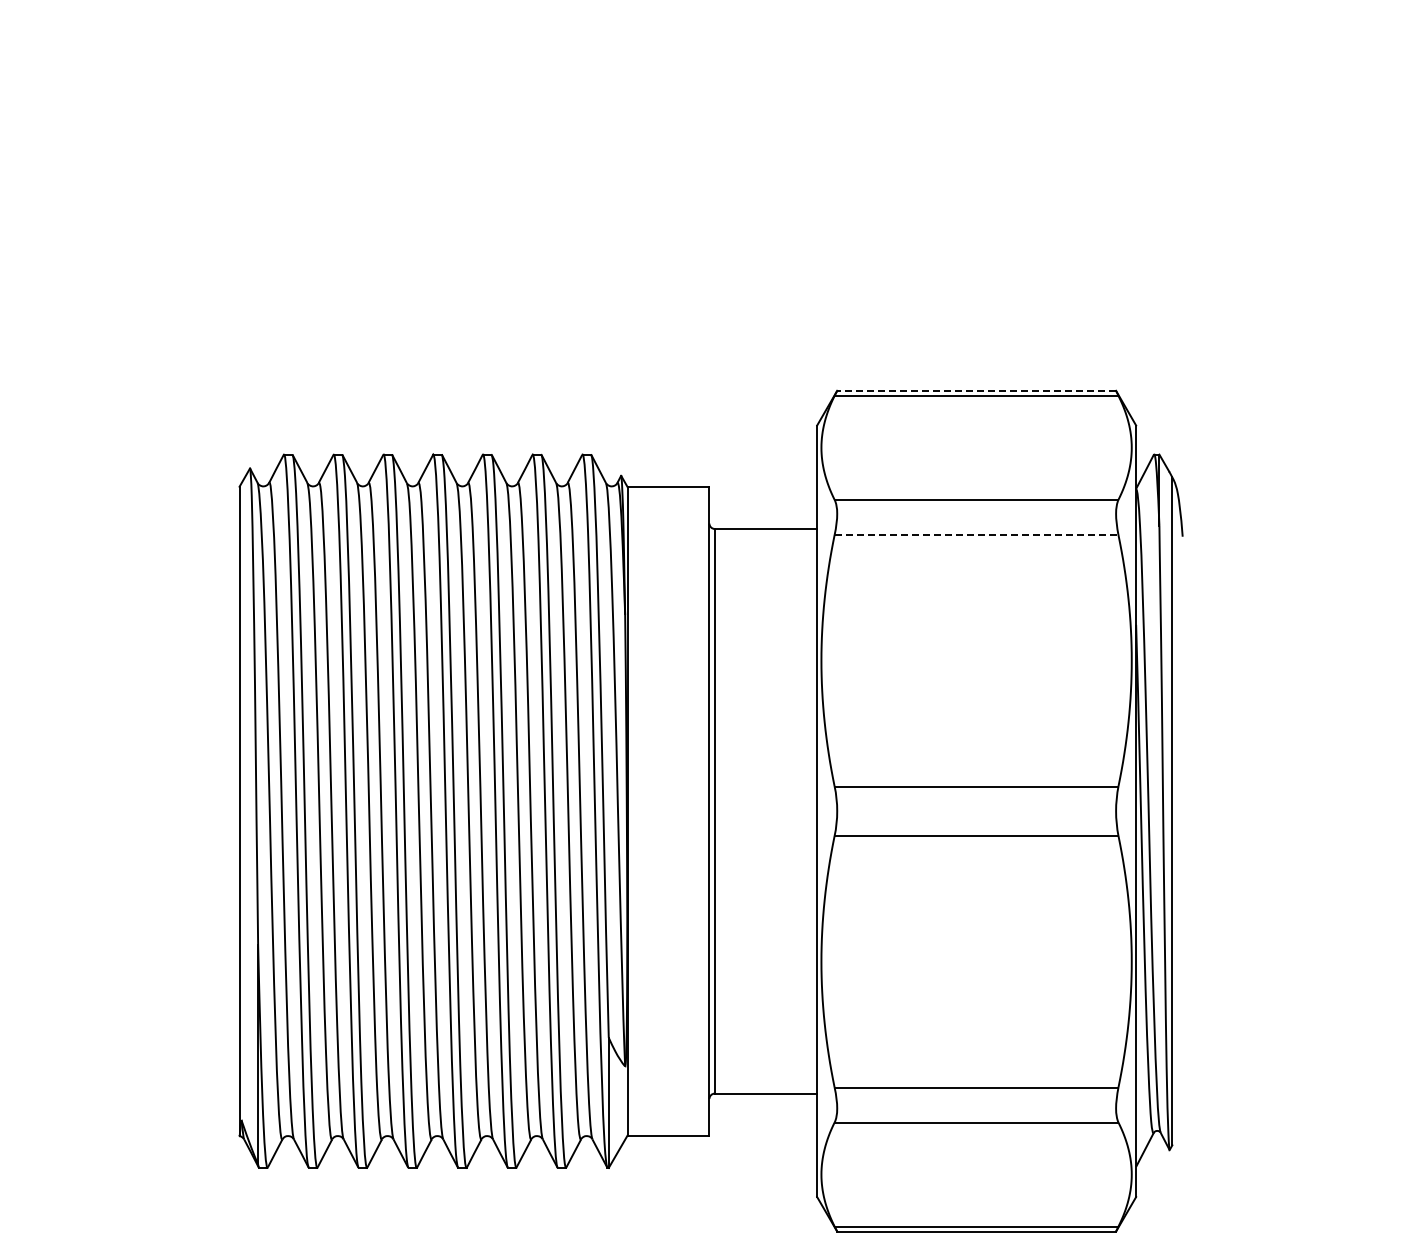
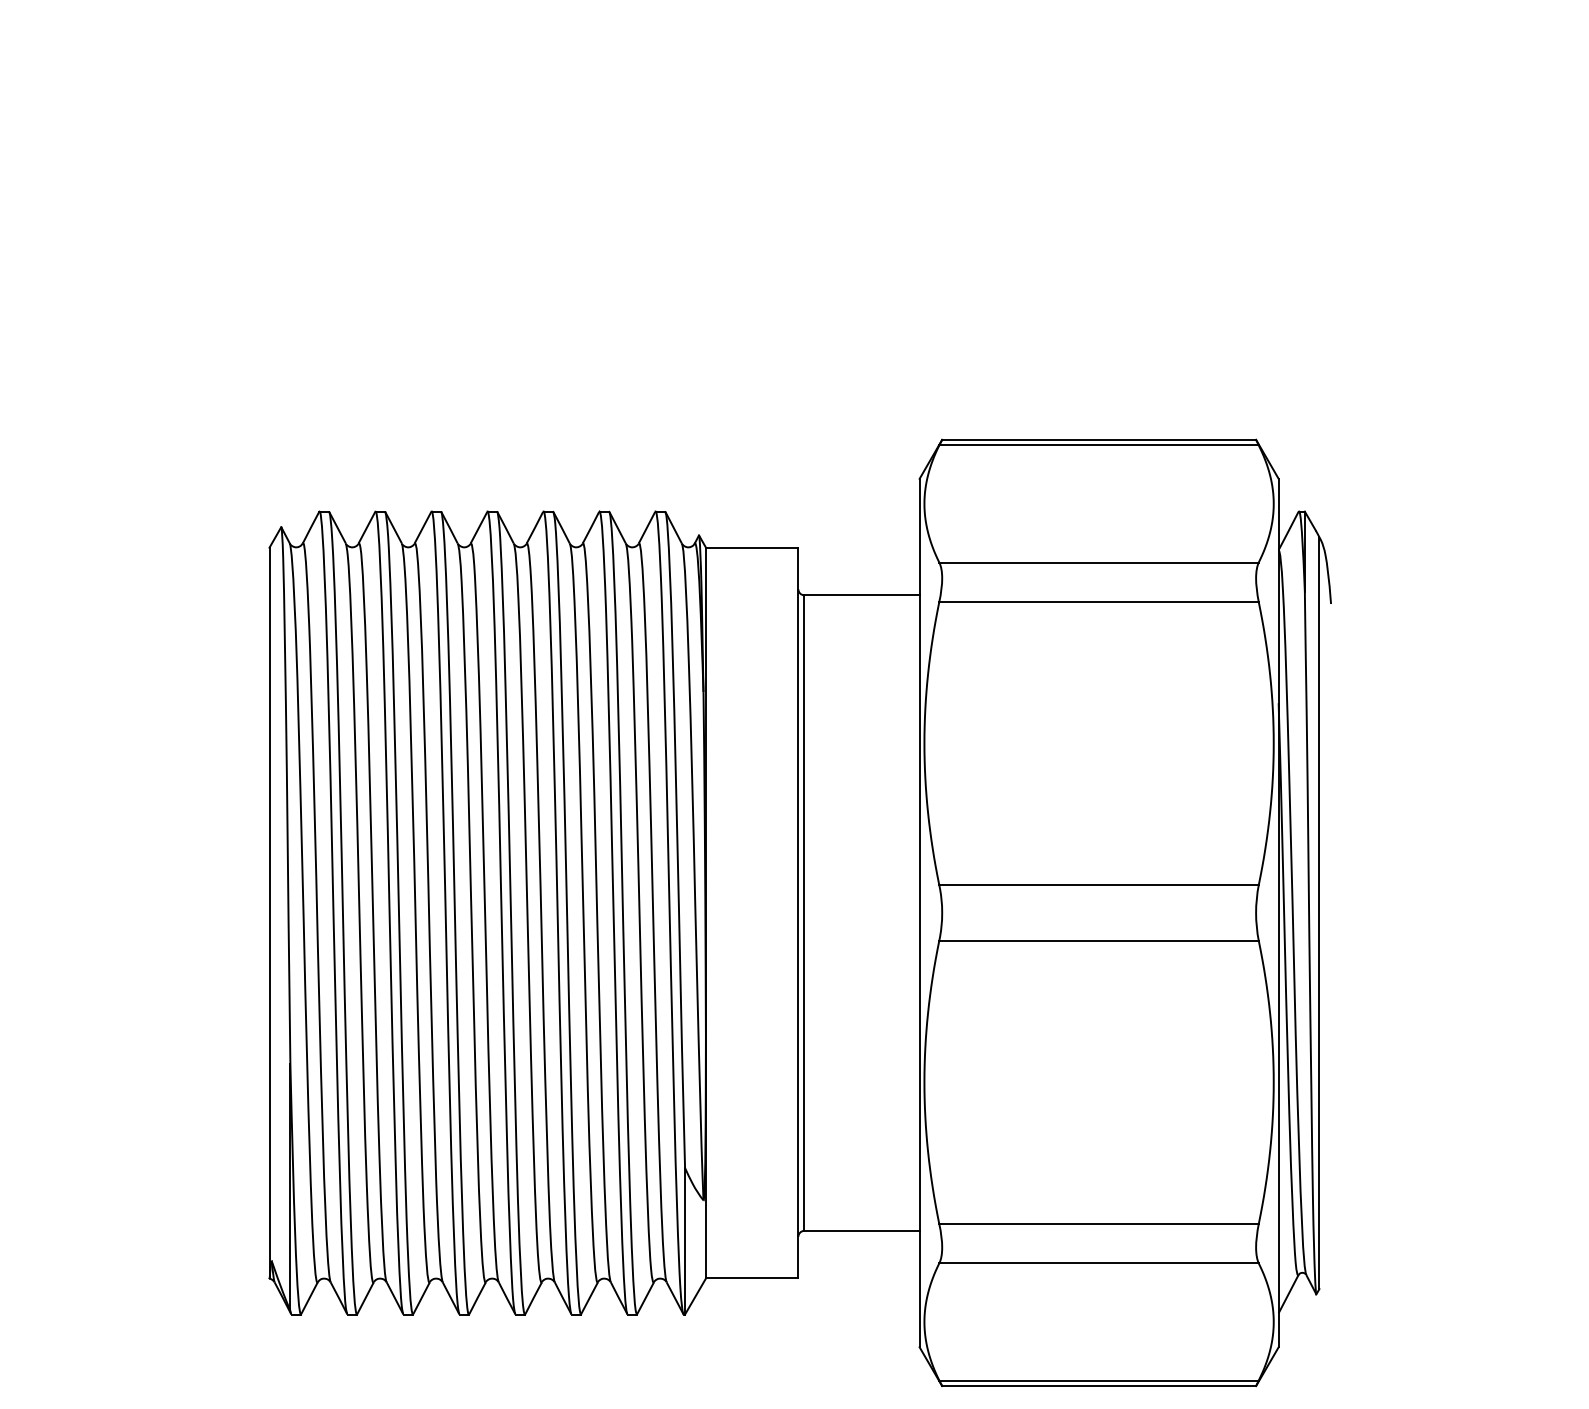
line: (976, 390) -> (1098, 439), dashed -> solid
line: (976, 535) -> (1098, 602), dashed -> solid

